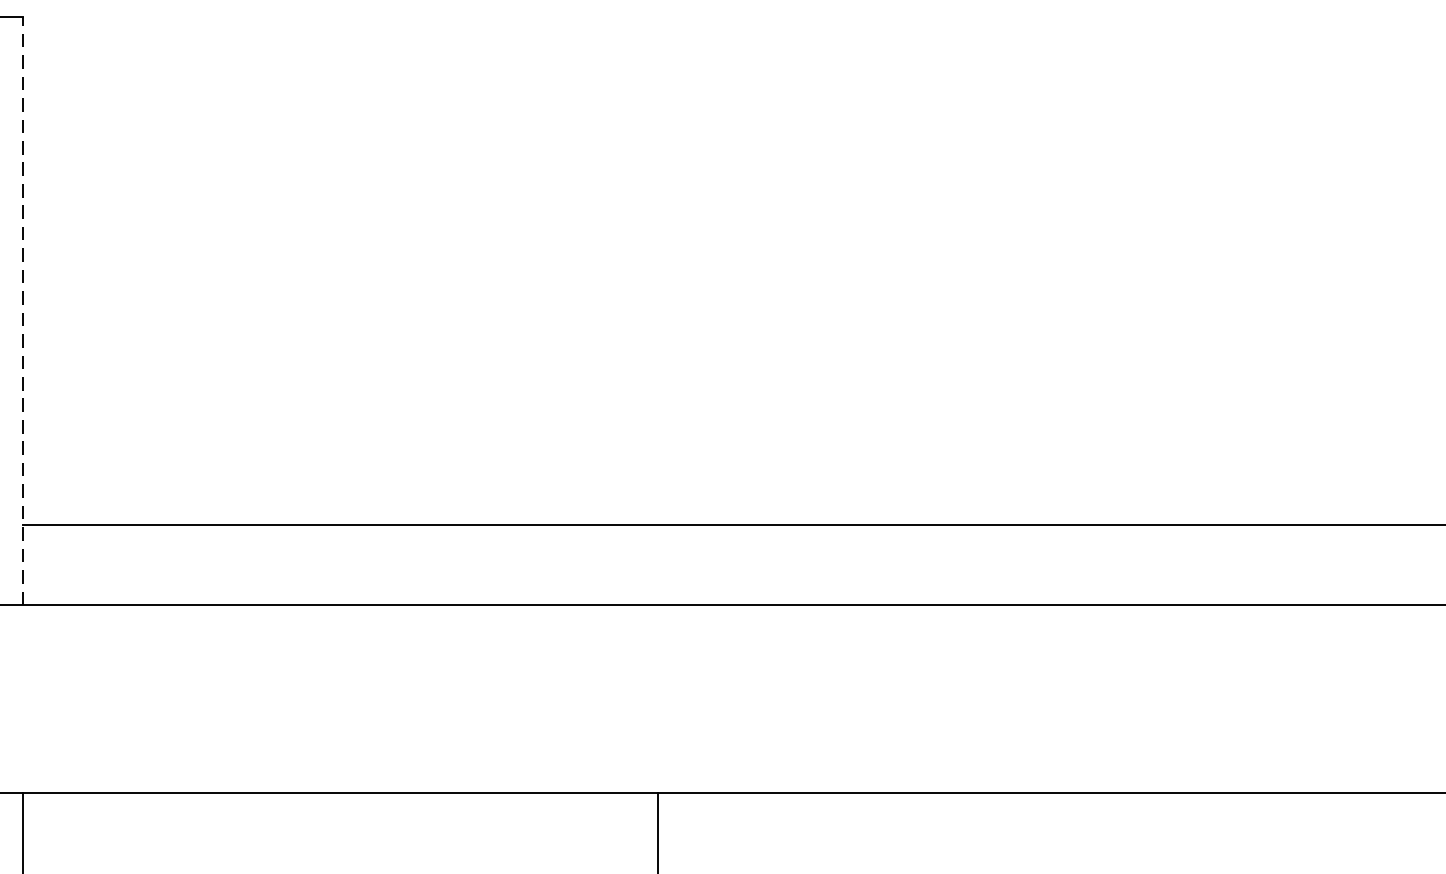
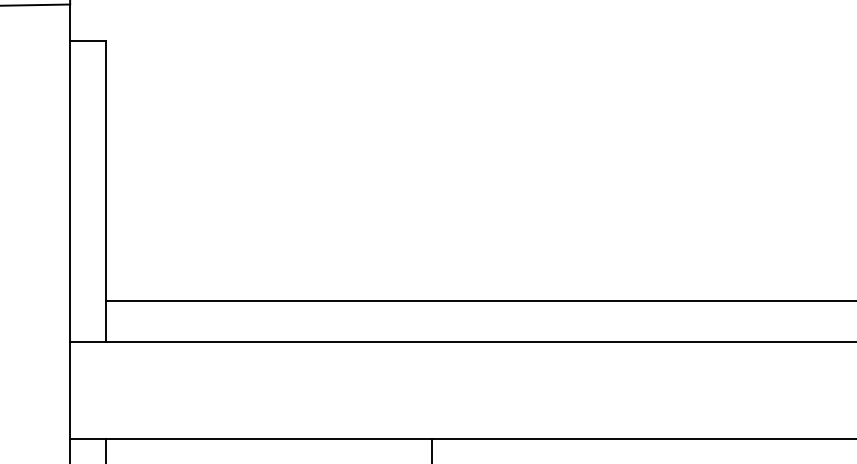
line: (23, 311) -> (106, 191), dashed -> solid

